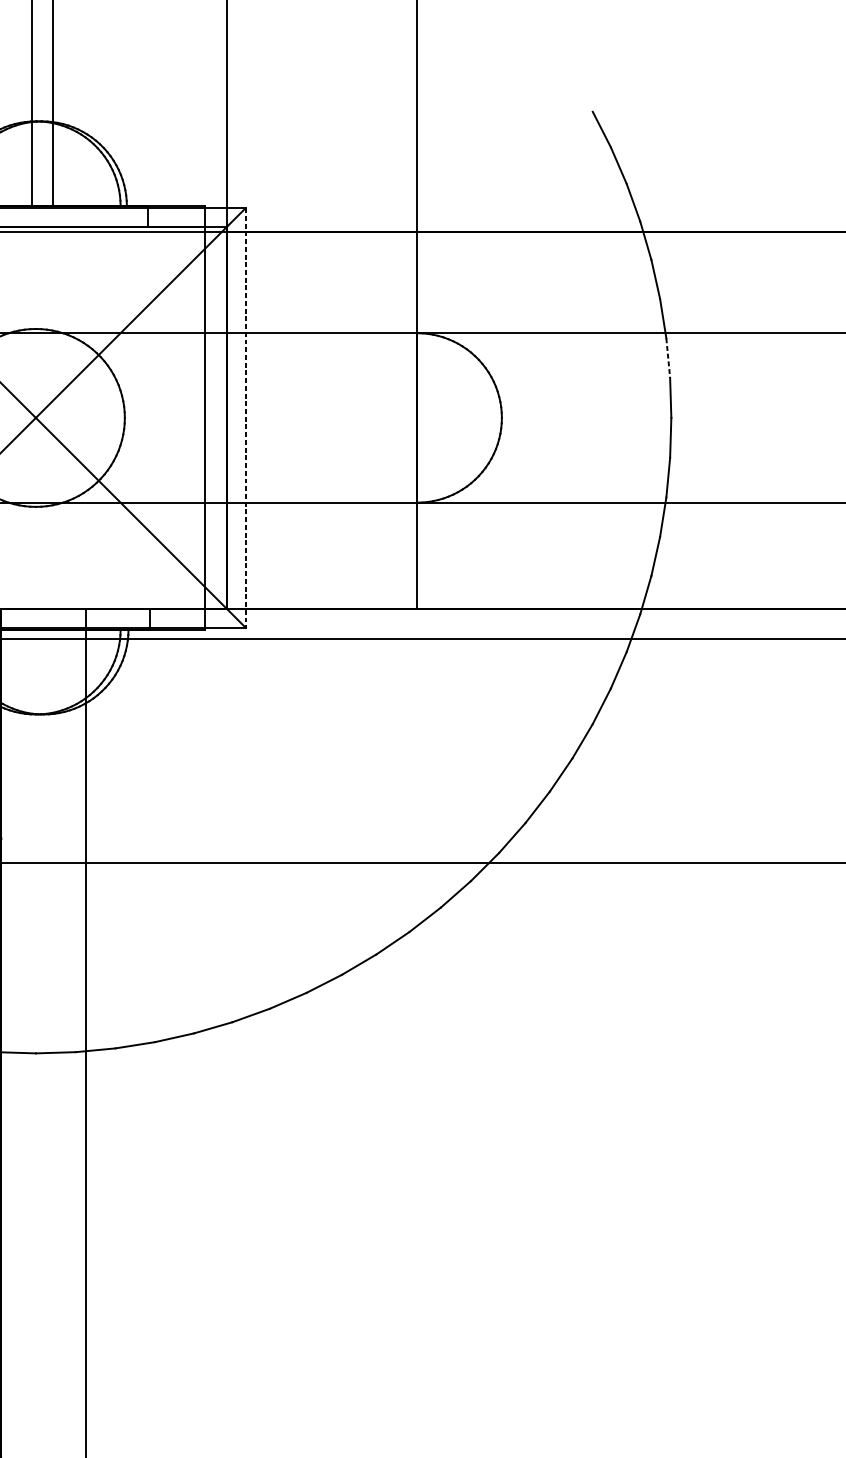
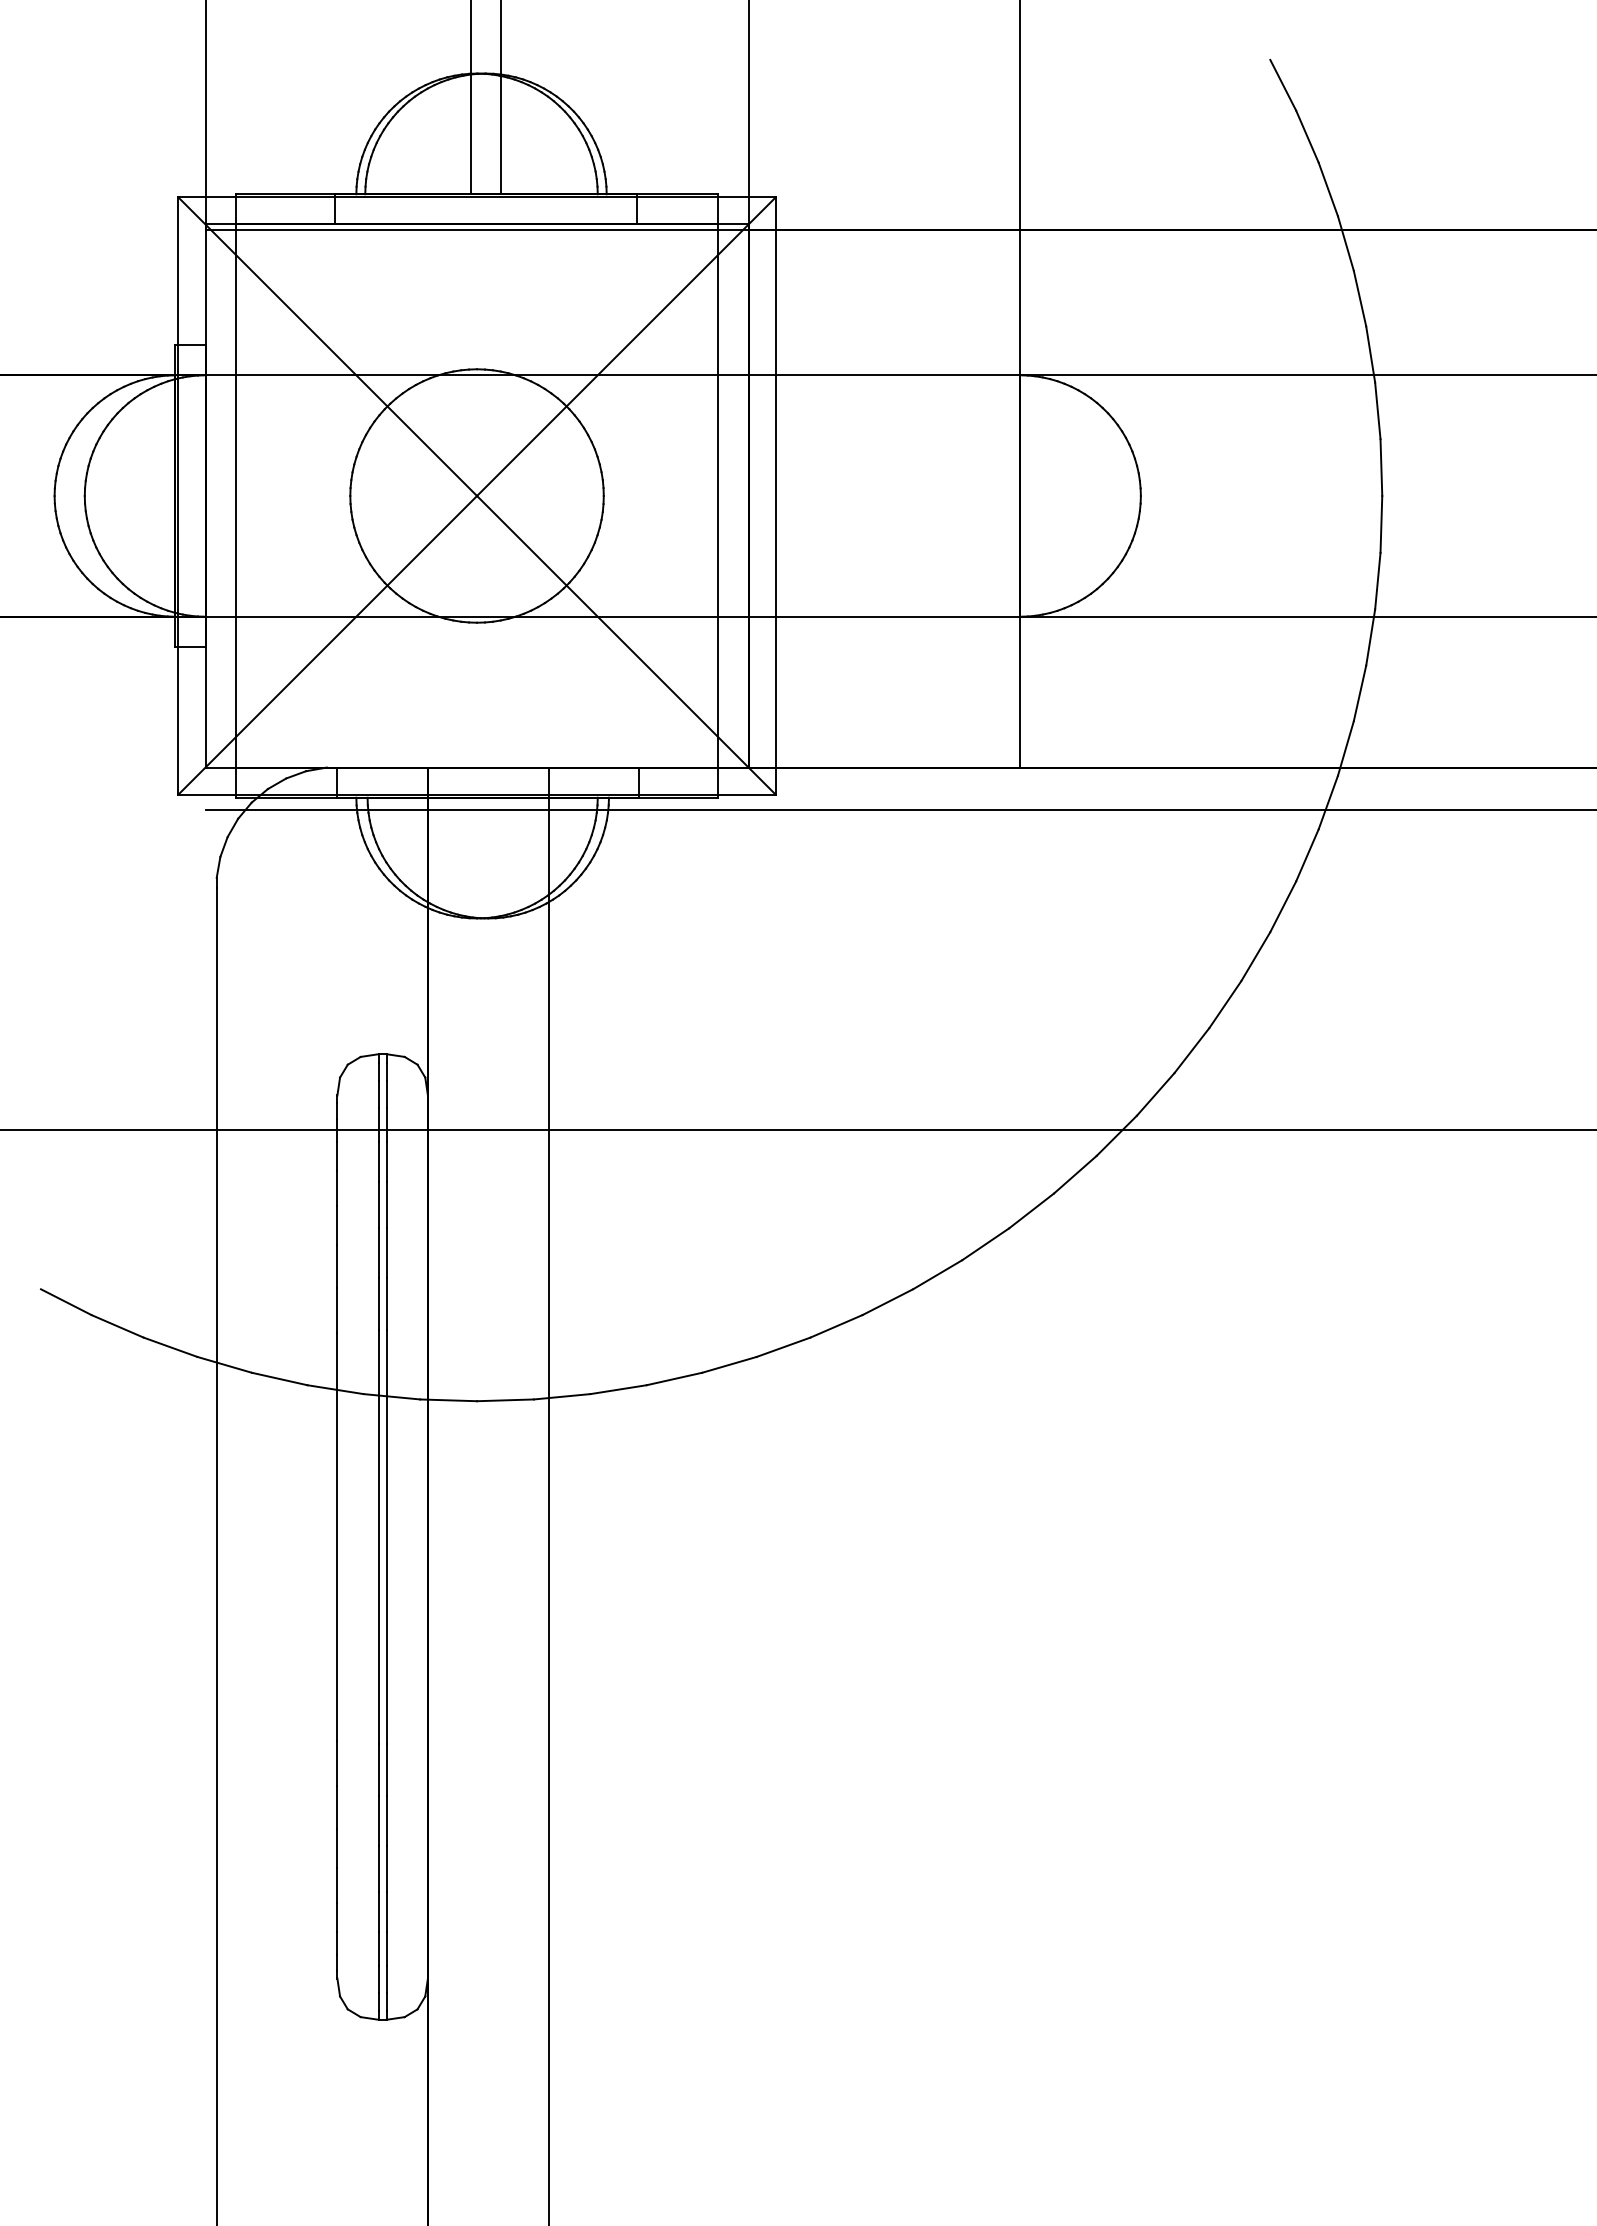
line: (668, 358) -> (1377, 411), dashed -> solid
line: (245, 418) -> (775, 496), dashed -> solid

